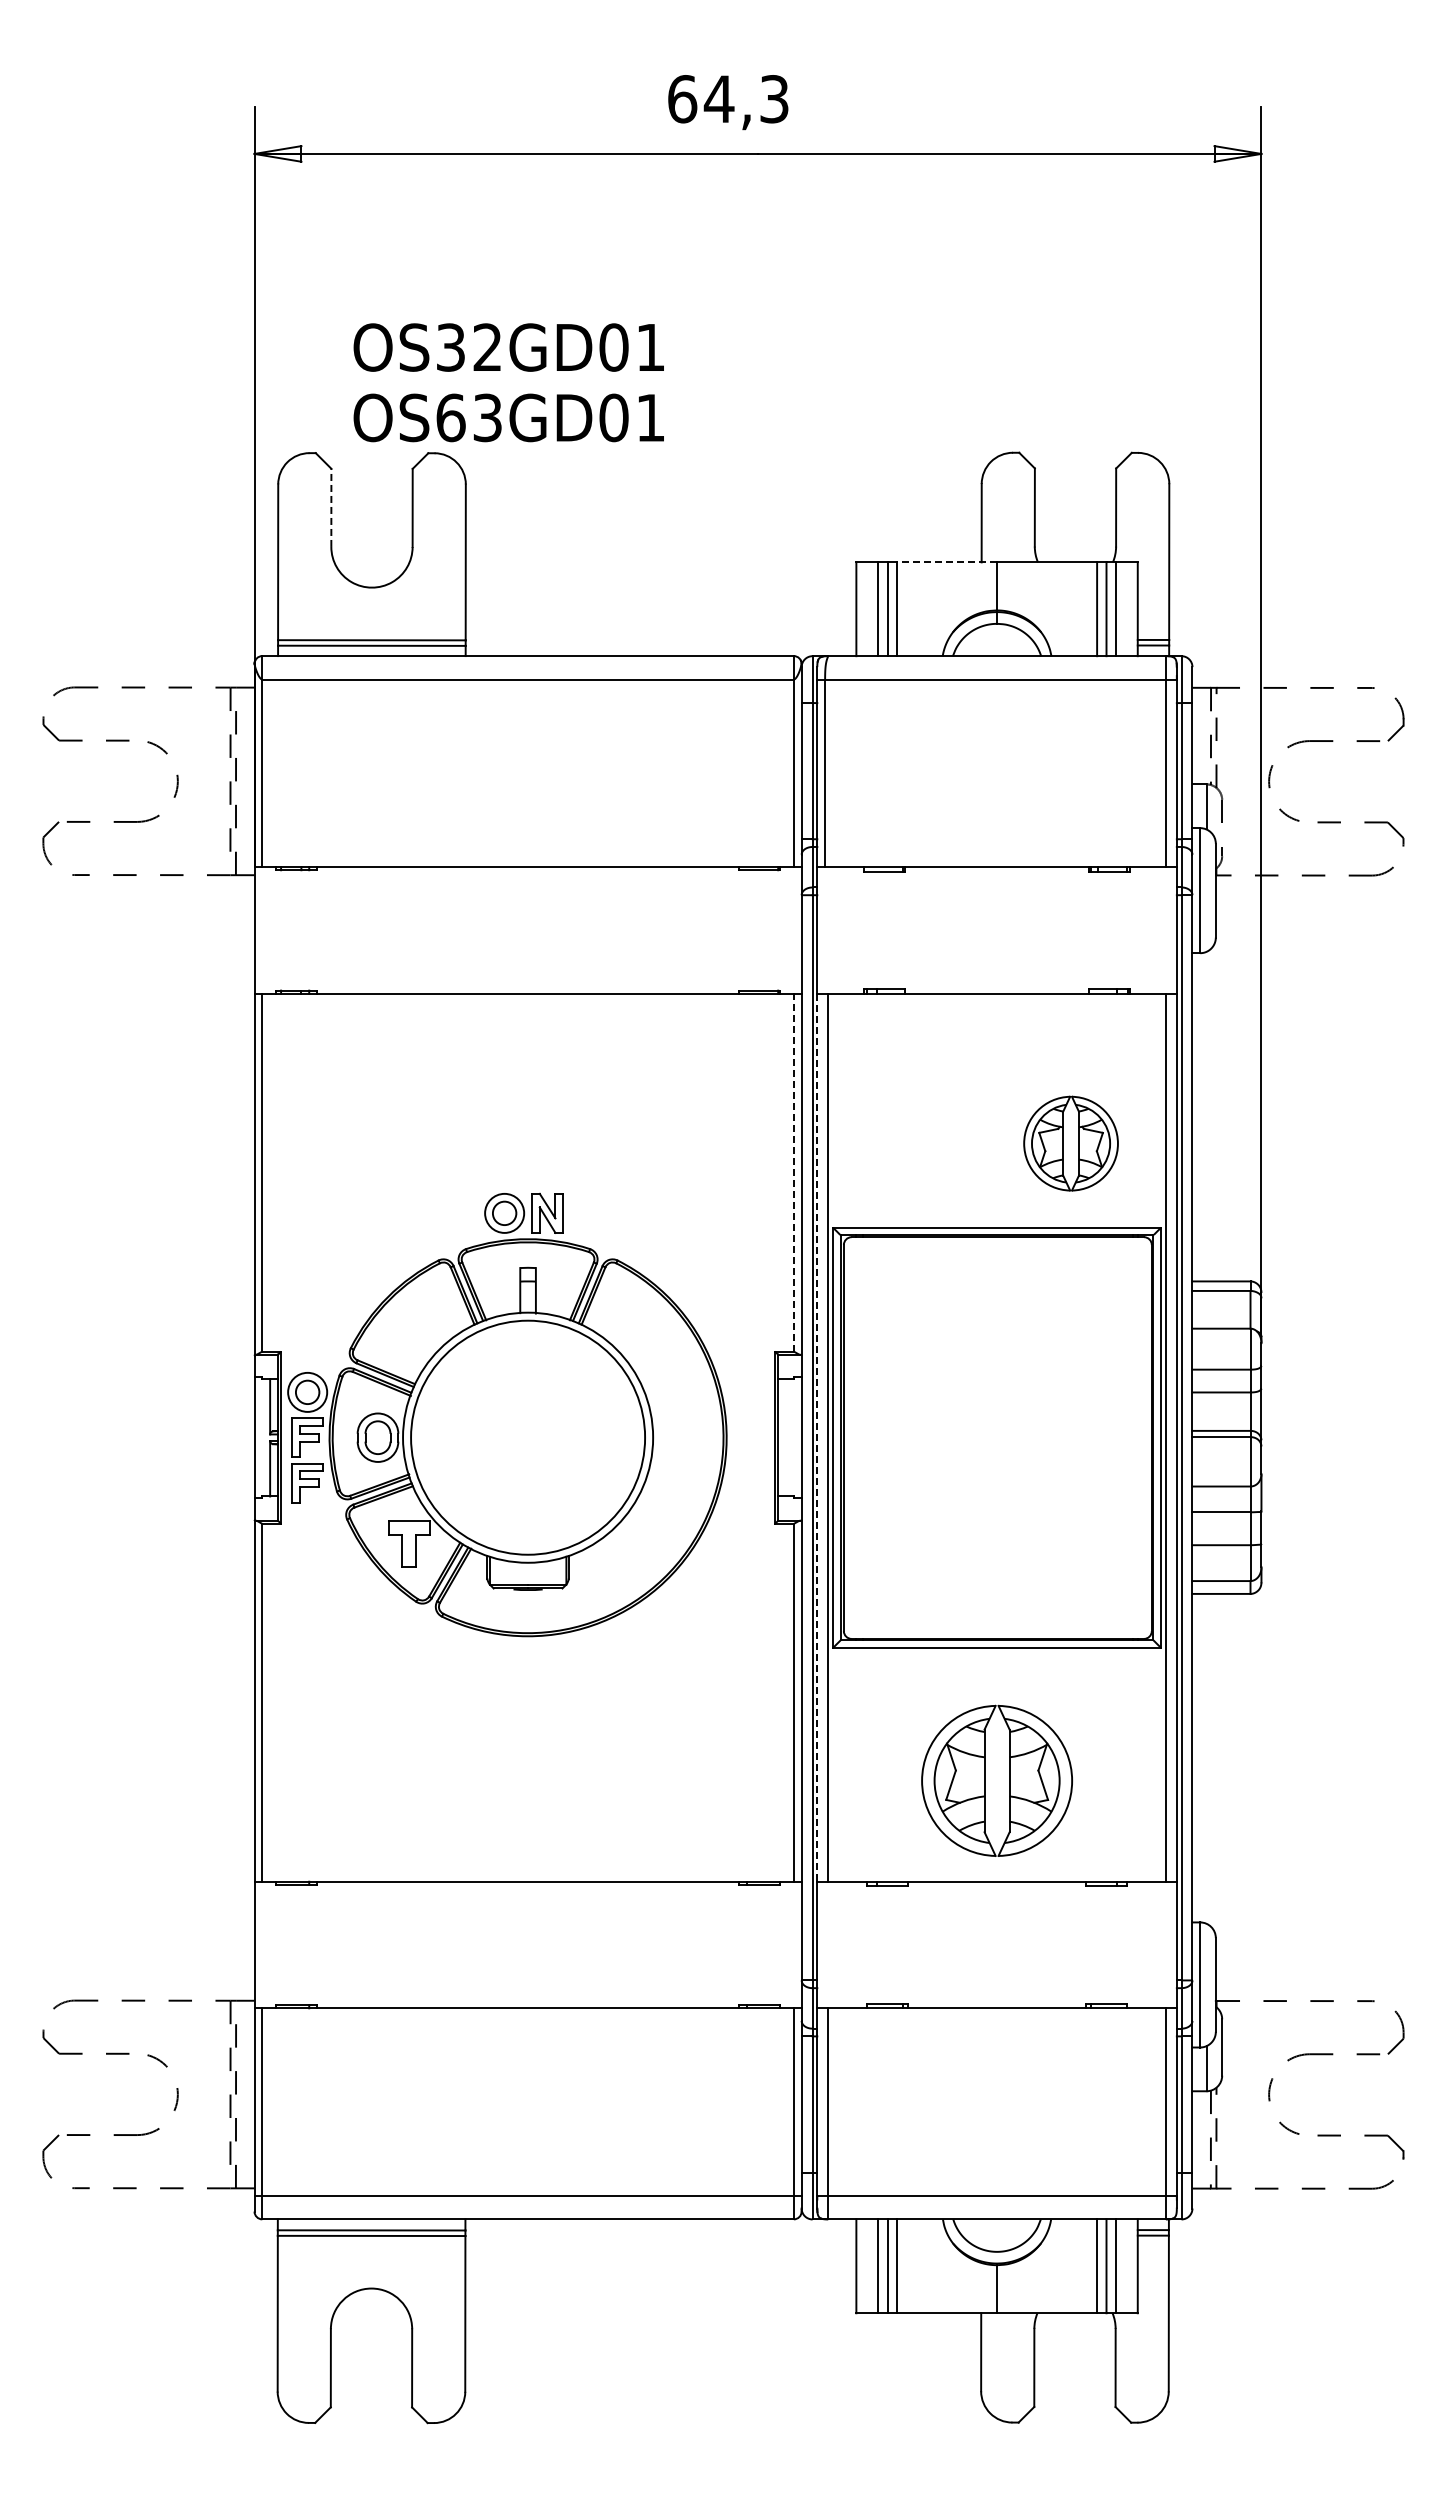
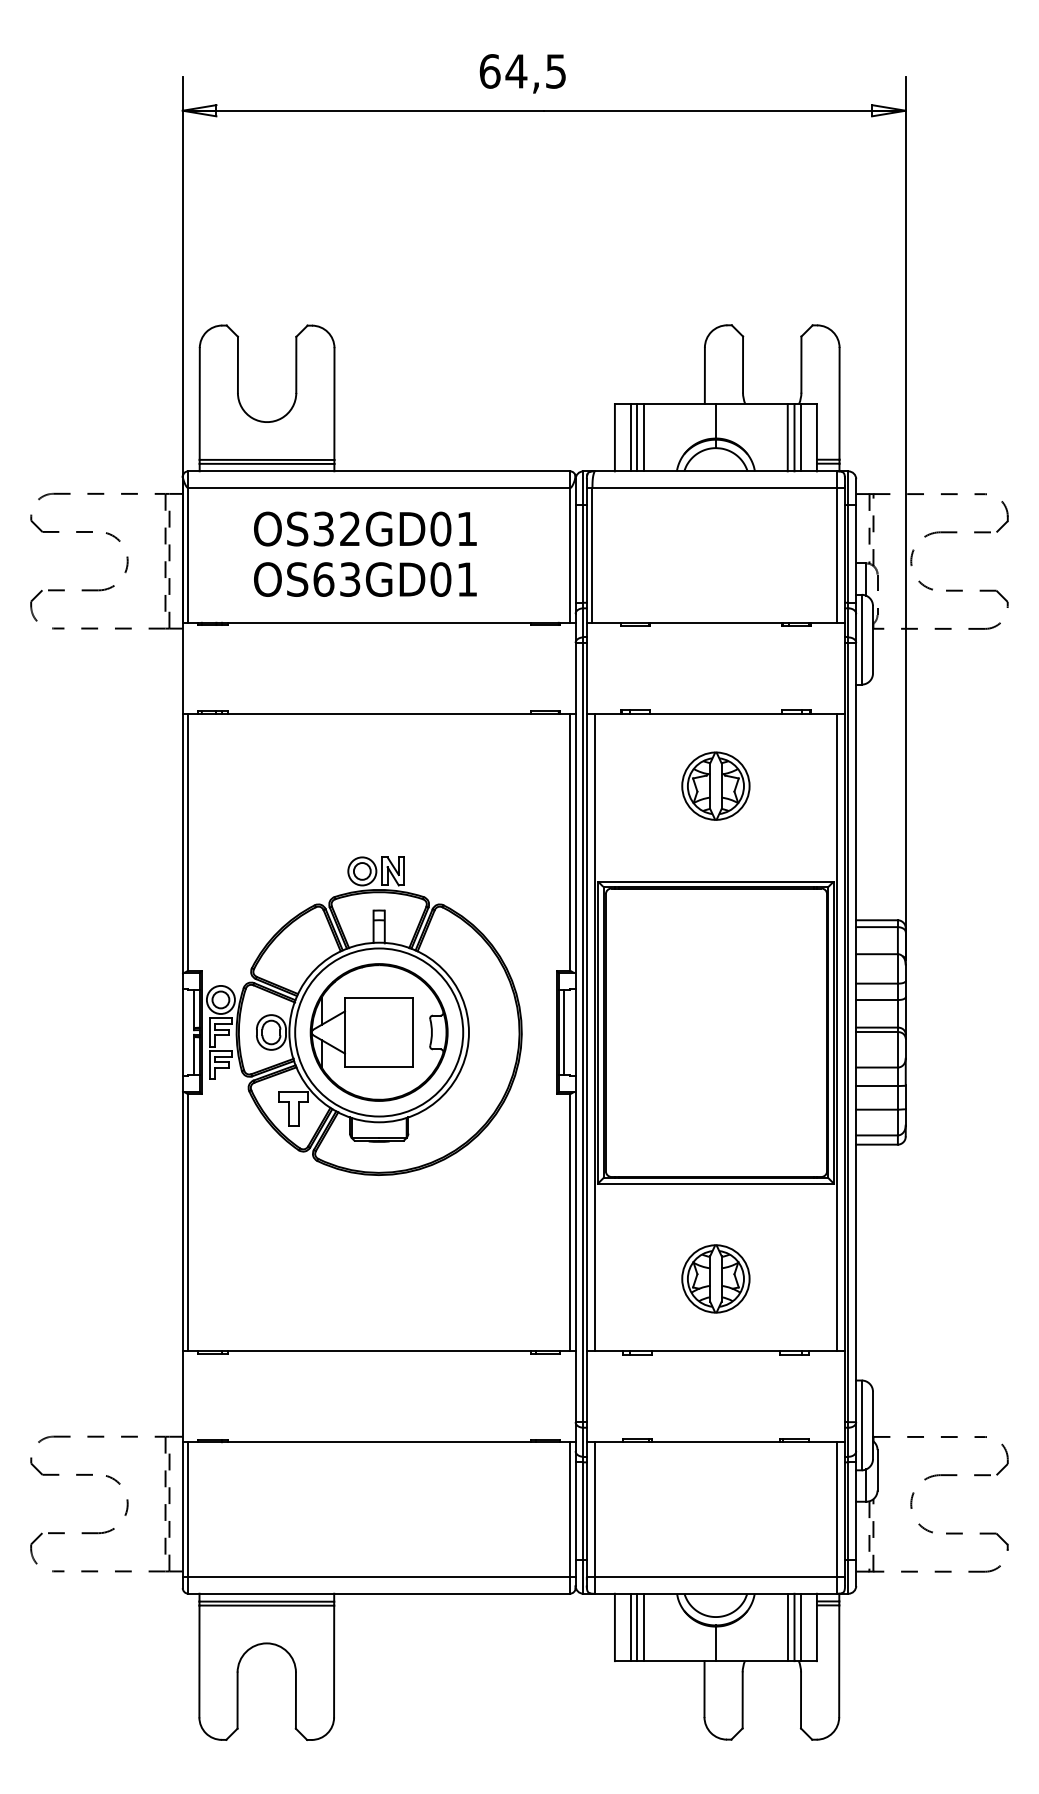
text: (774, 98) -> (556, 70), 64,3 -> 64,5
text: (508, 382) -> (365, 554), moved
line: (331, 507) -> (238, 364), dashed -> solid
line: (946, 562) -> (679, 404), dashed -> solid
part: (1070, 1143) -> (715, 786), moved
line: (793, 1172) -> (569, 842), dashed -> solid
part: (527, 1437) -> (378, 1032), added
line: (786, 1437) -> (564, 1032), added
line: (817, 1437) -> (586, 1032), dashed -> solid
part: (996, 1780) -> (715, 1278), size x0.62

